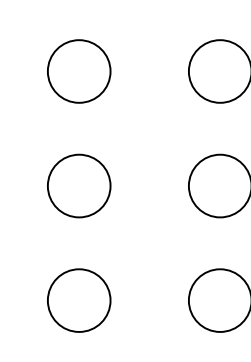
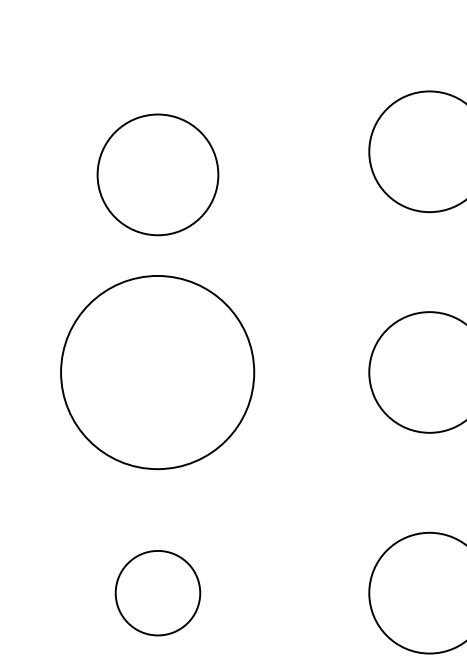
circle: (79, 71) -> (158, 174), moved
circle: (79, 185) -> (158, 371), size x1.6
circle: (78, 300) -> (156, 592), size x0.7

